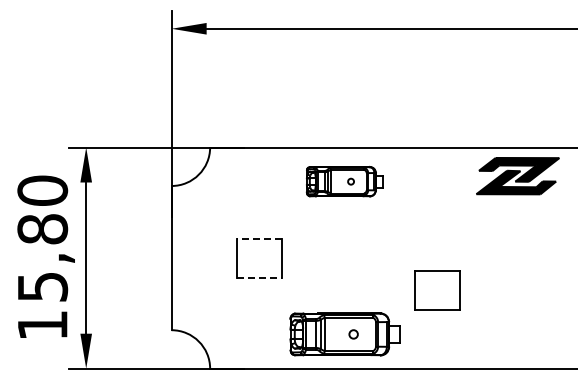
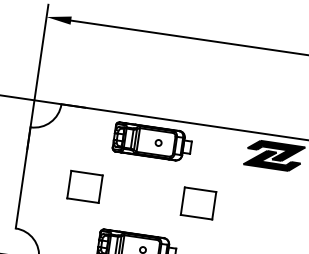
part: (344, 181) -> (152, 141), size x1.43
line: (259, 238) -> (86, 173), dashed -> solid
line: (260, 277) -> (83, 200), dashed -> solid
part: (437, 290) -> (198, 203), moved

